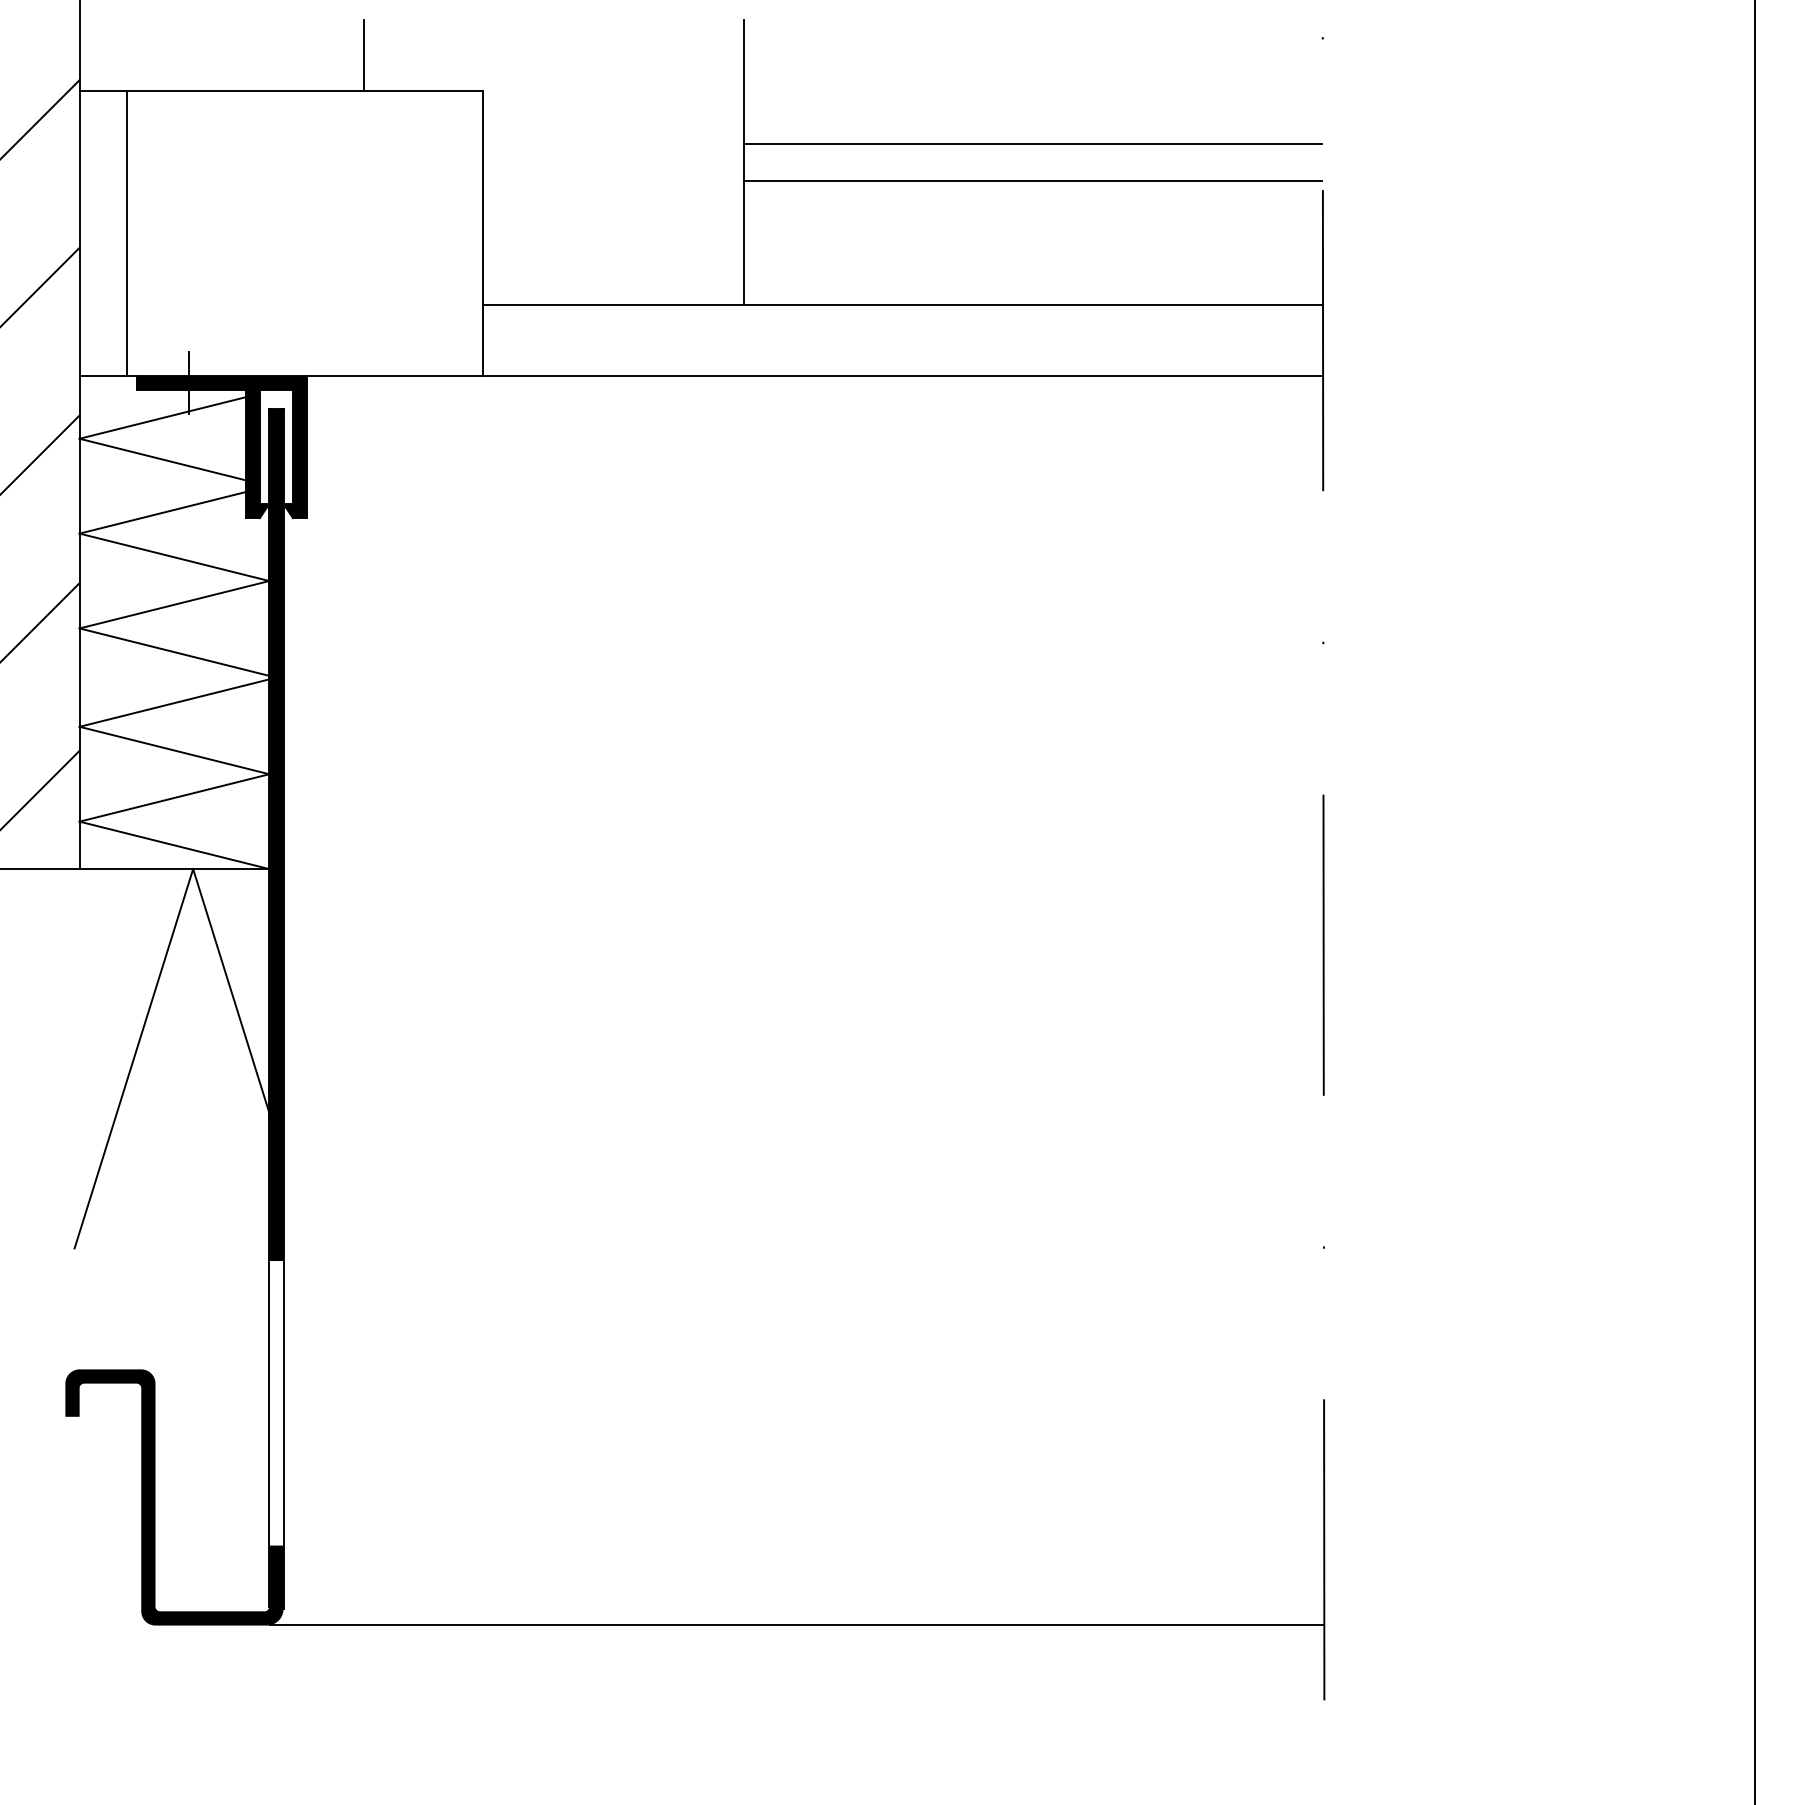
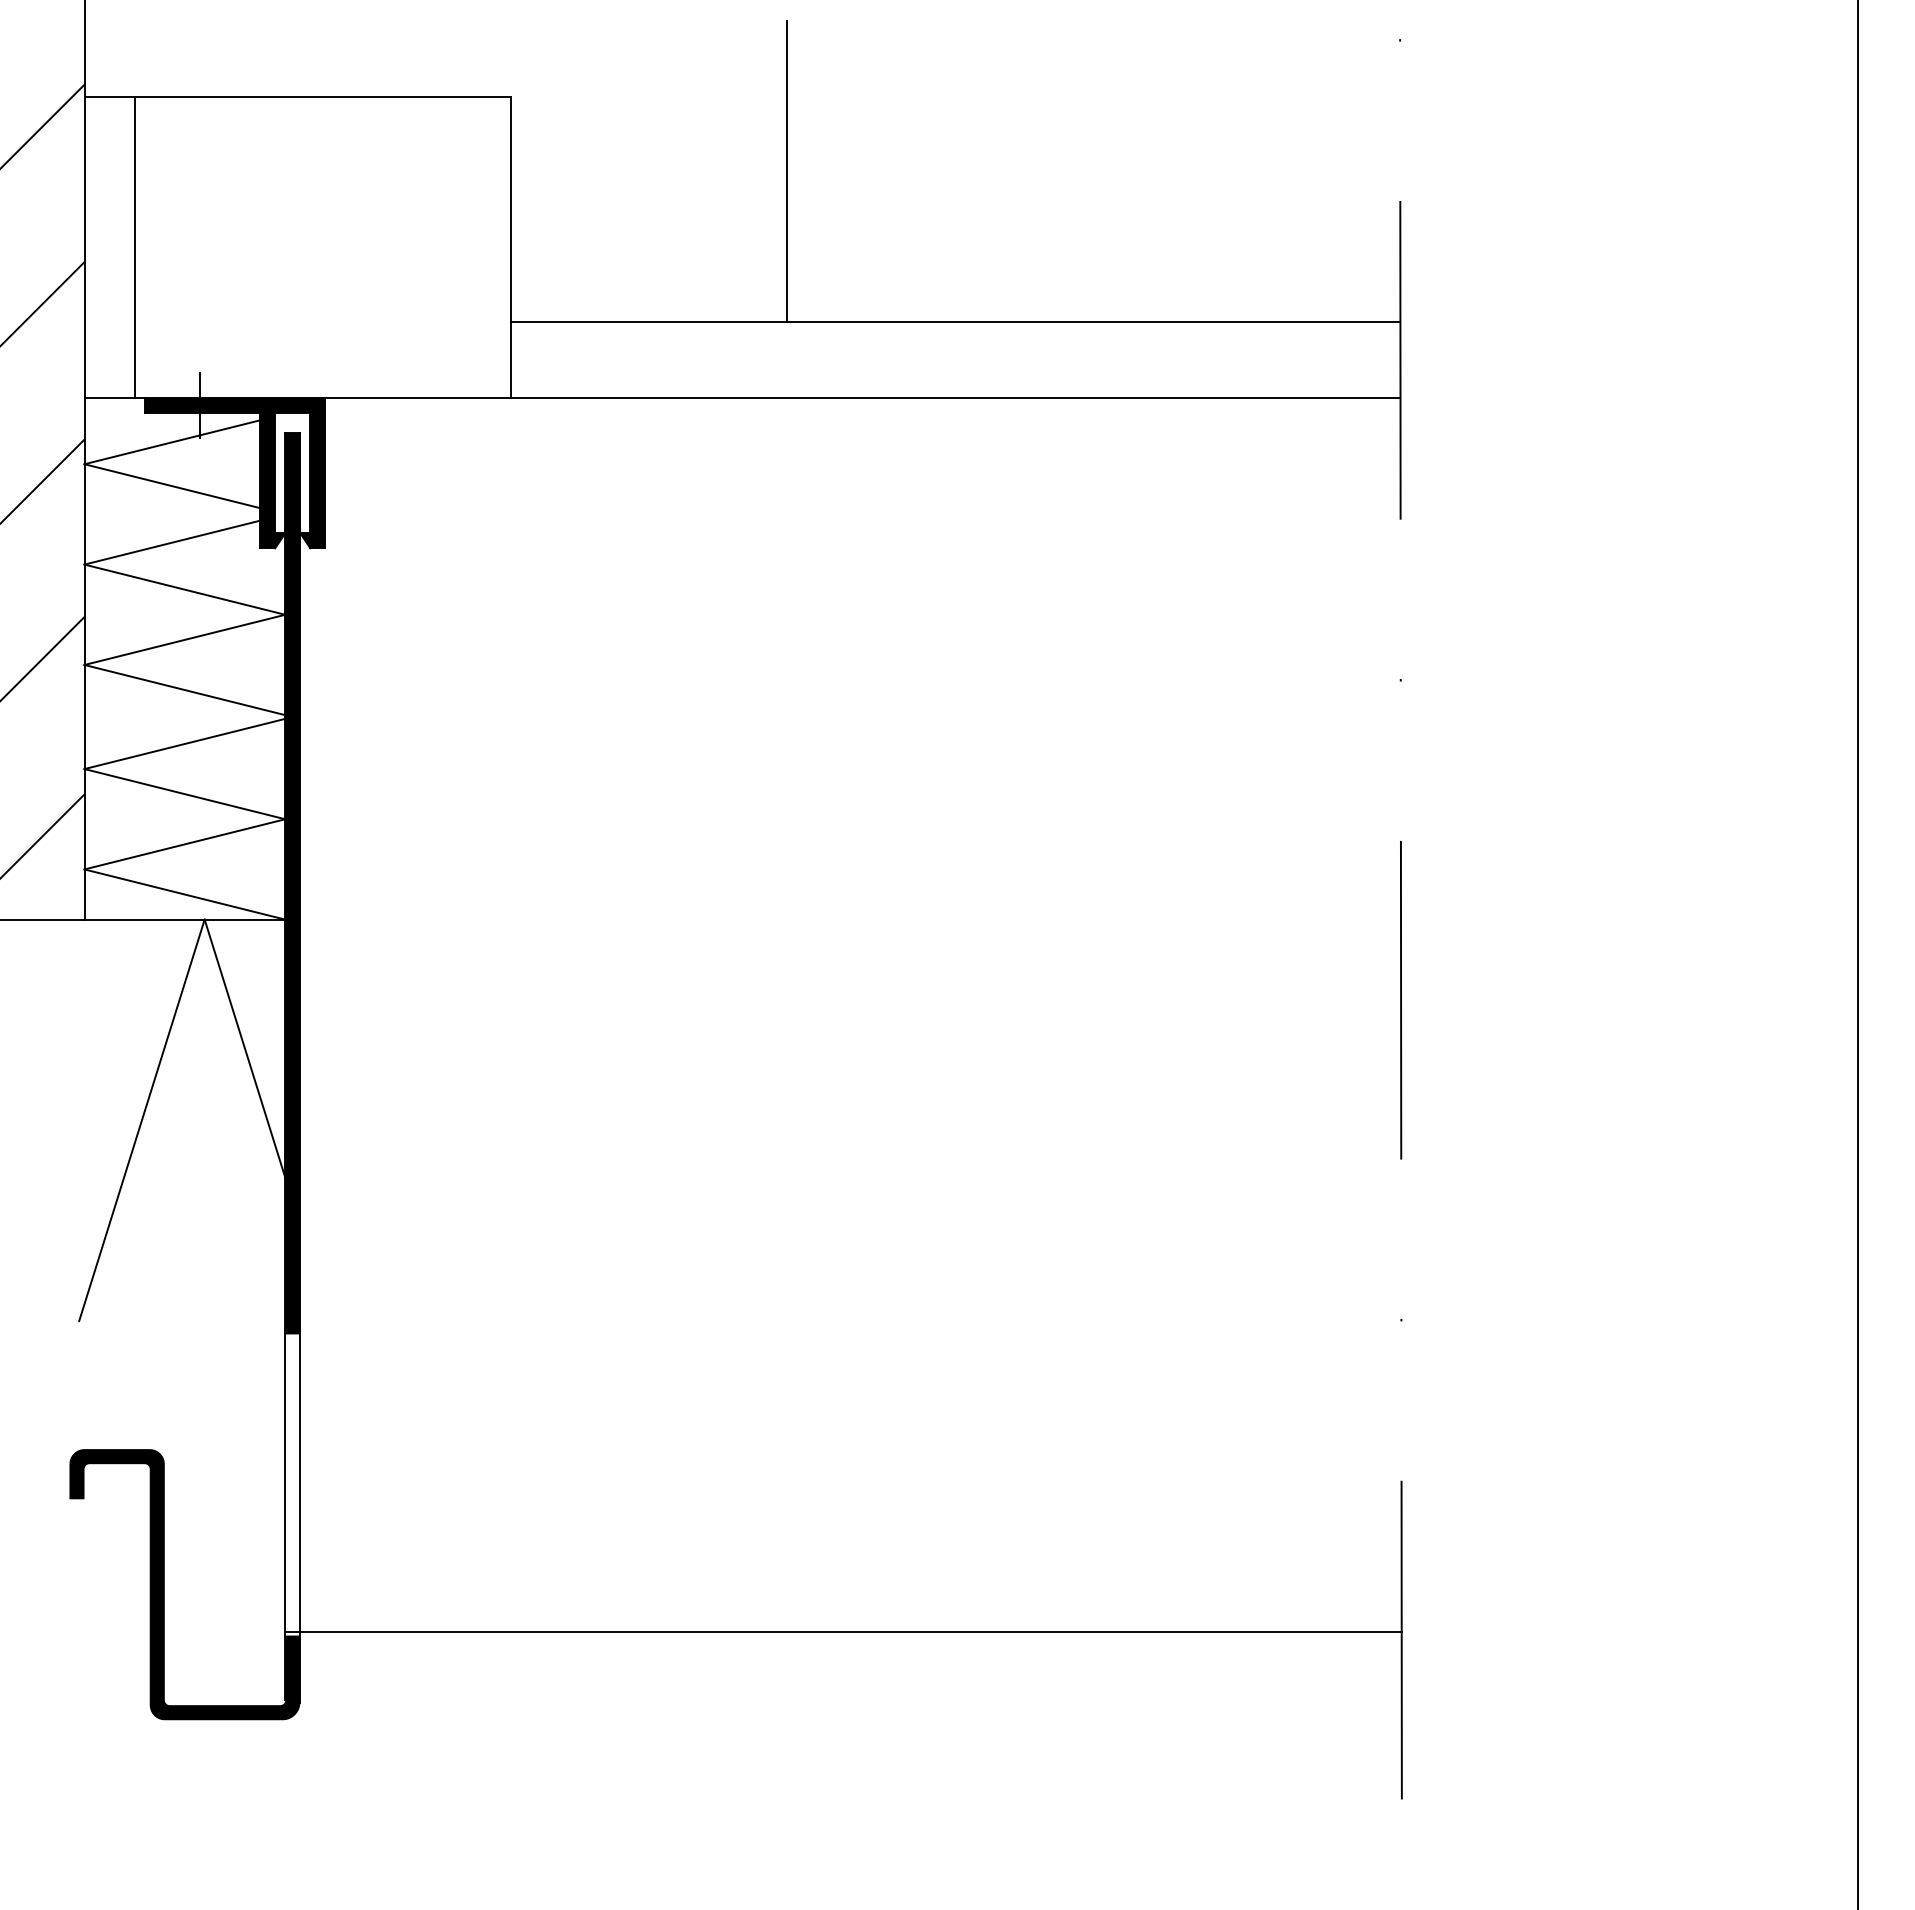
line: (364, 55) -> (385, 58), removed
line: (1033, 143) -> (1093, 151), removed
line: (1033, 181) -> (1093, 191), removed
line: (796, 1624) -> (843, 1631), moved

